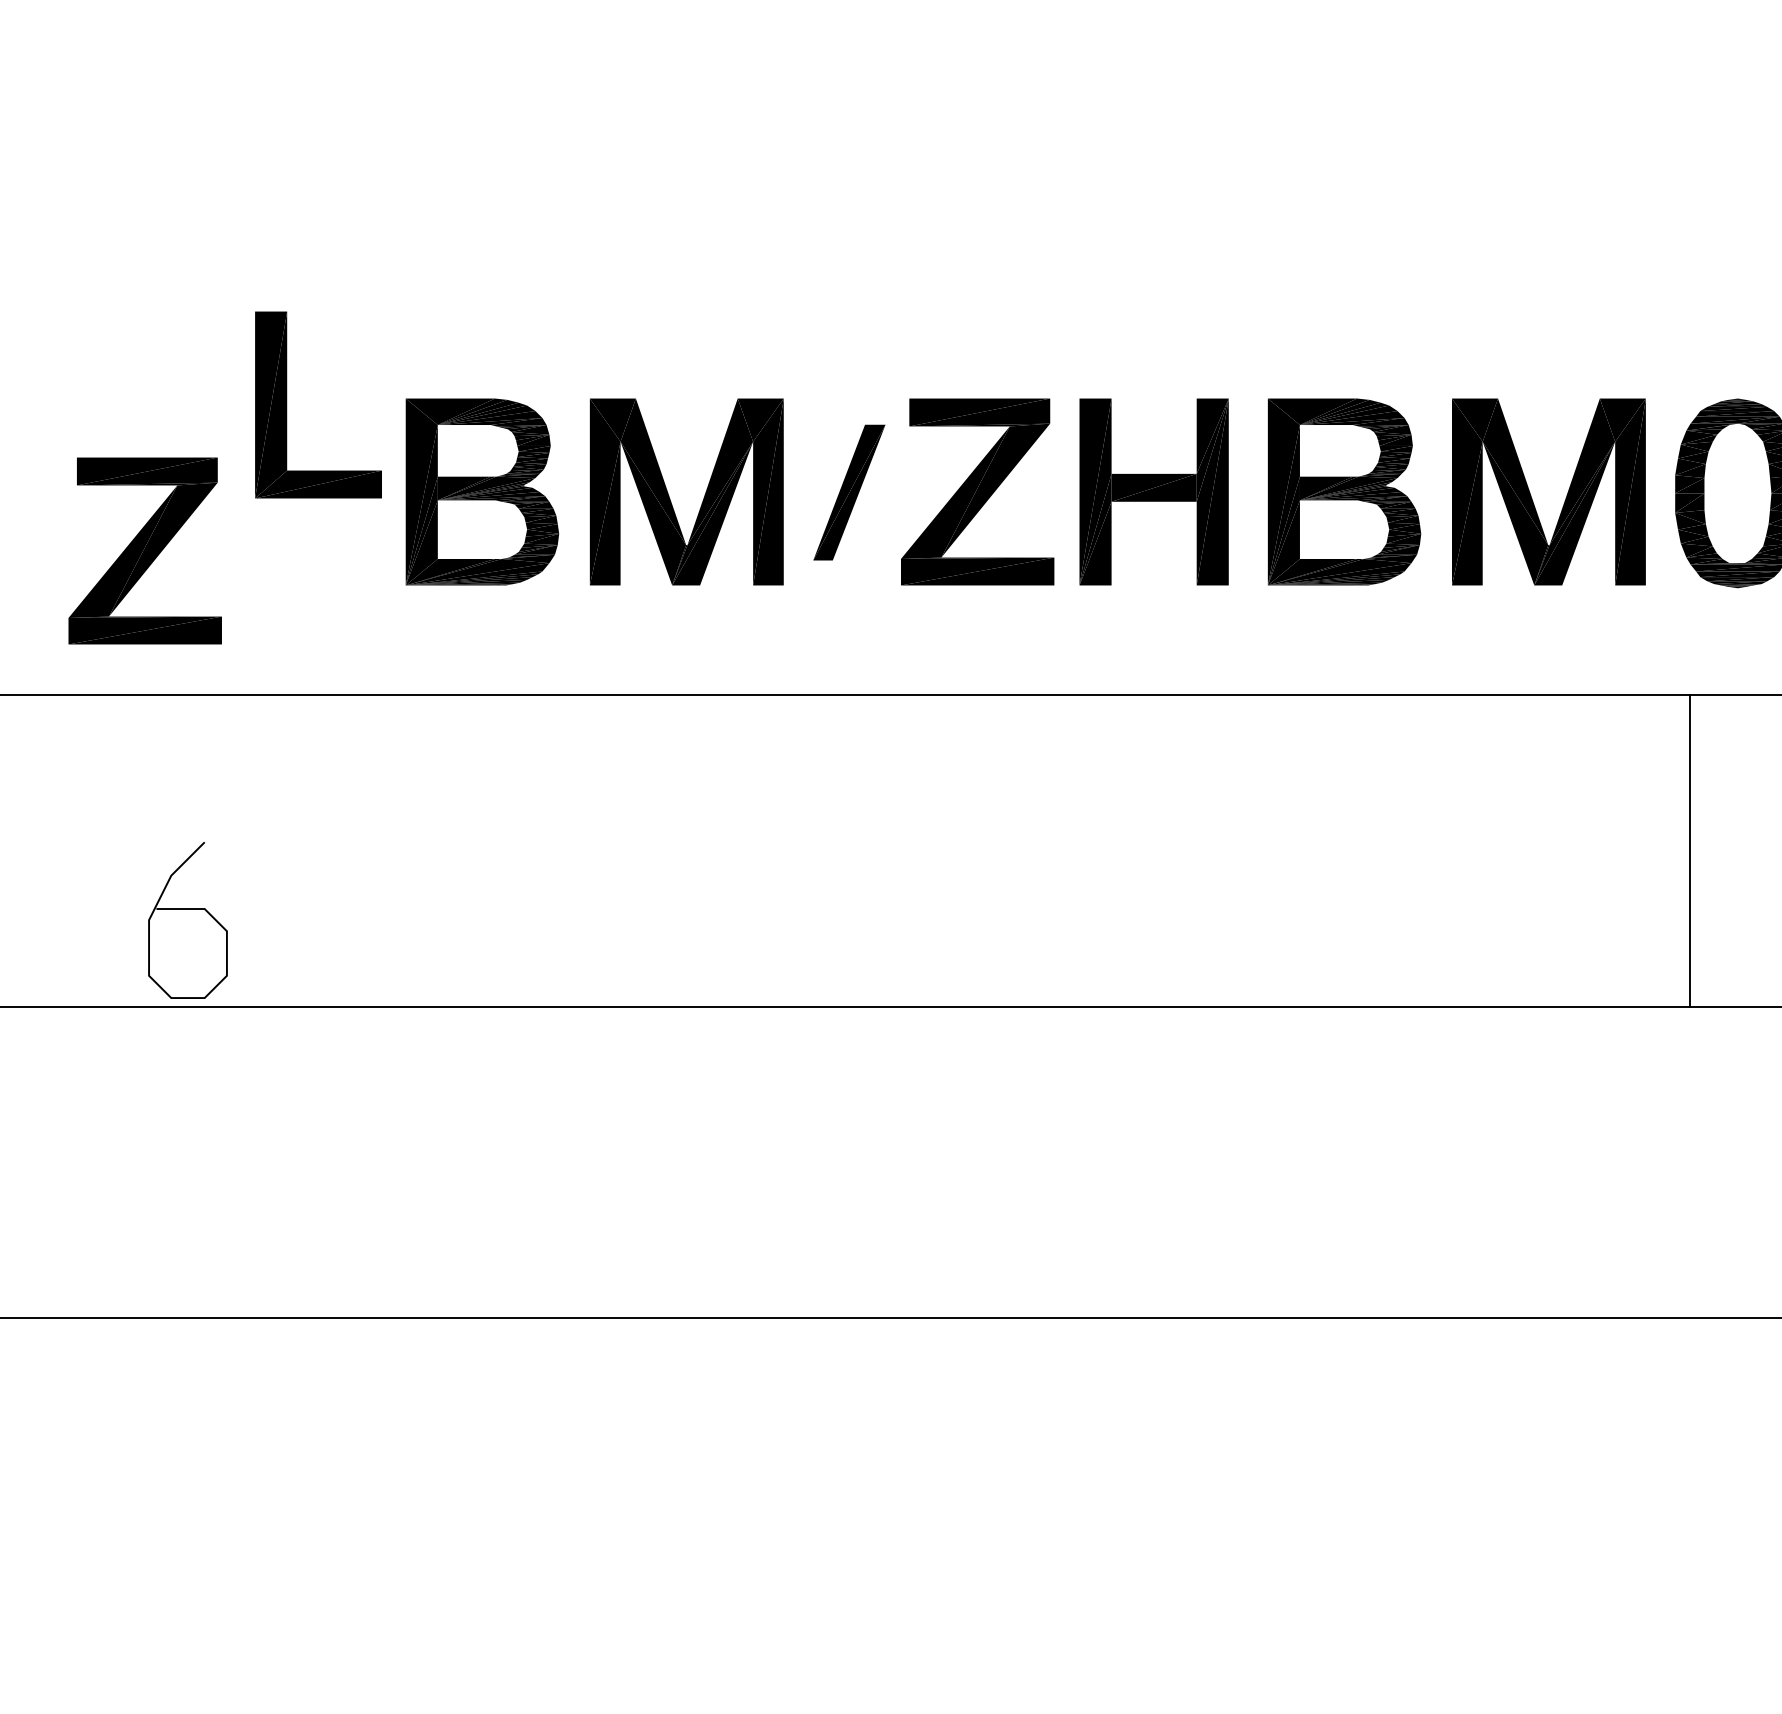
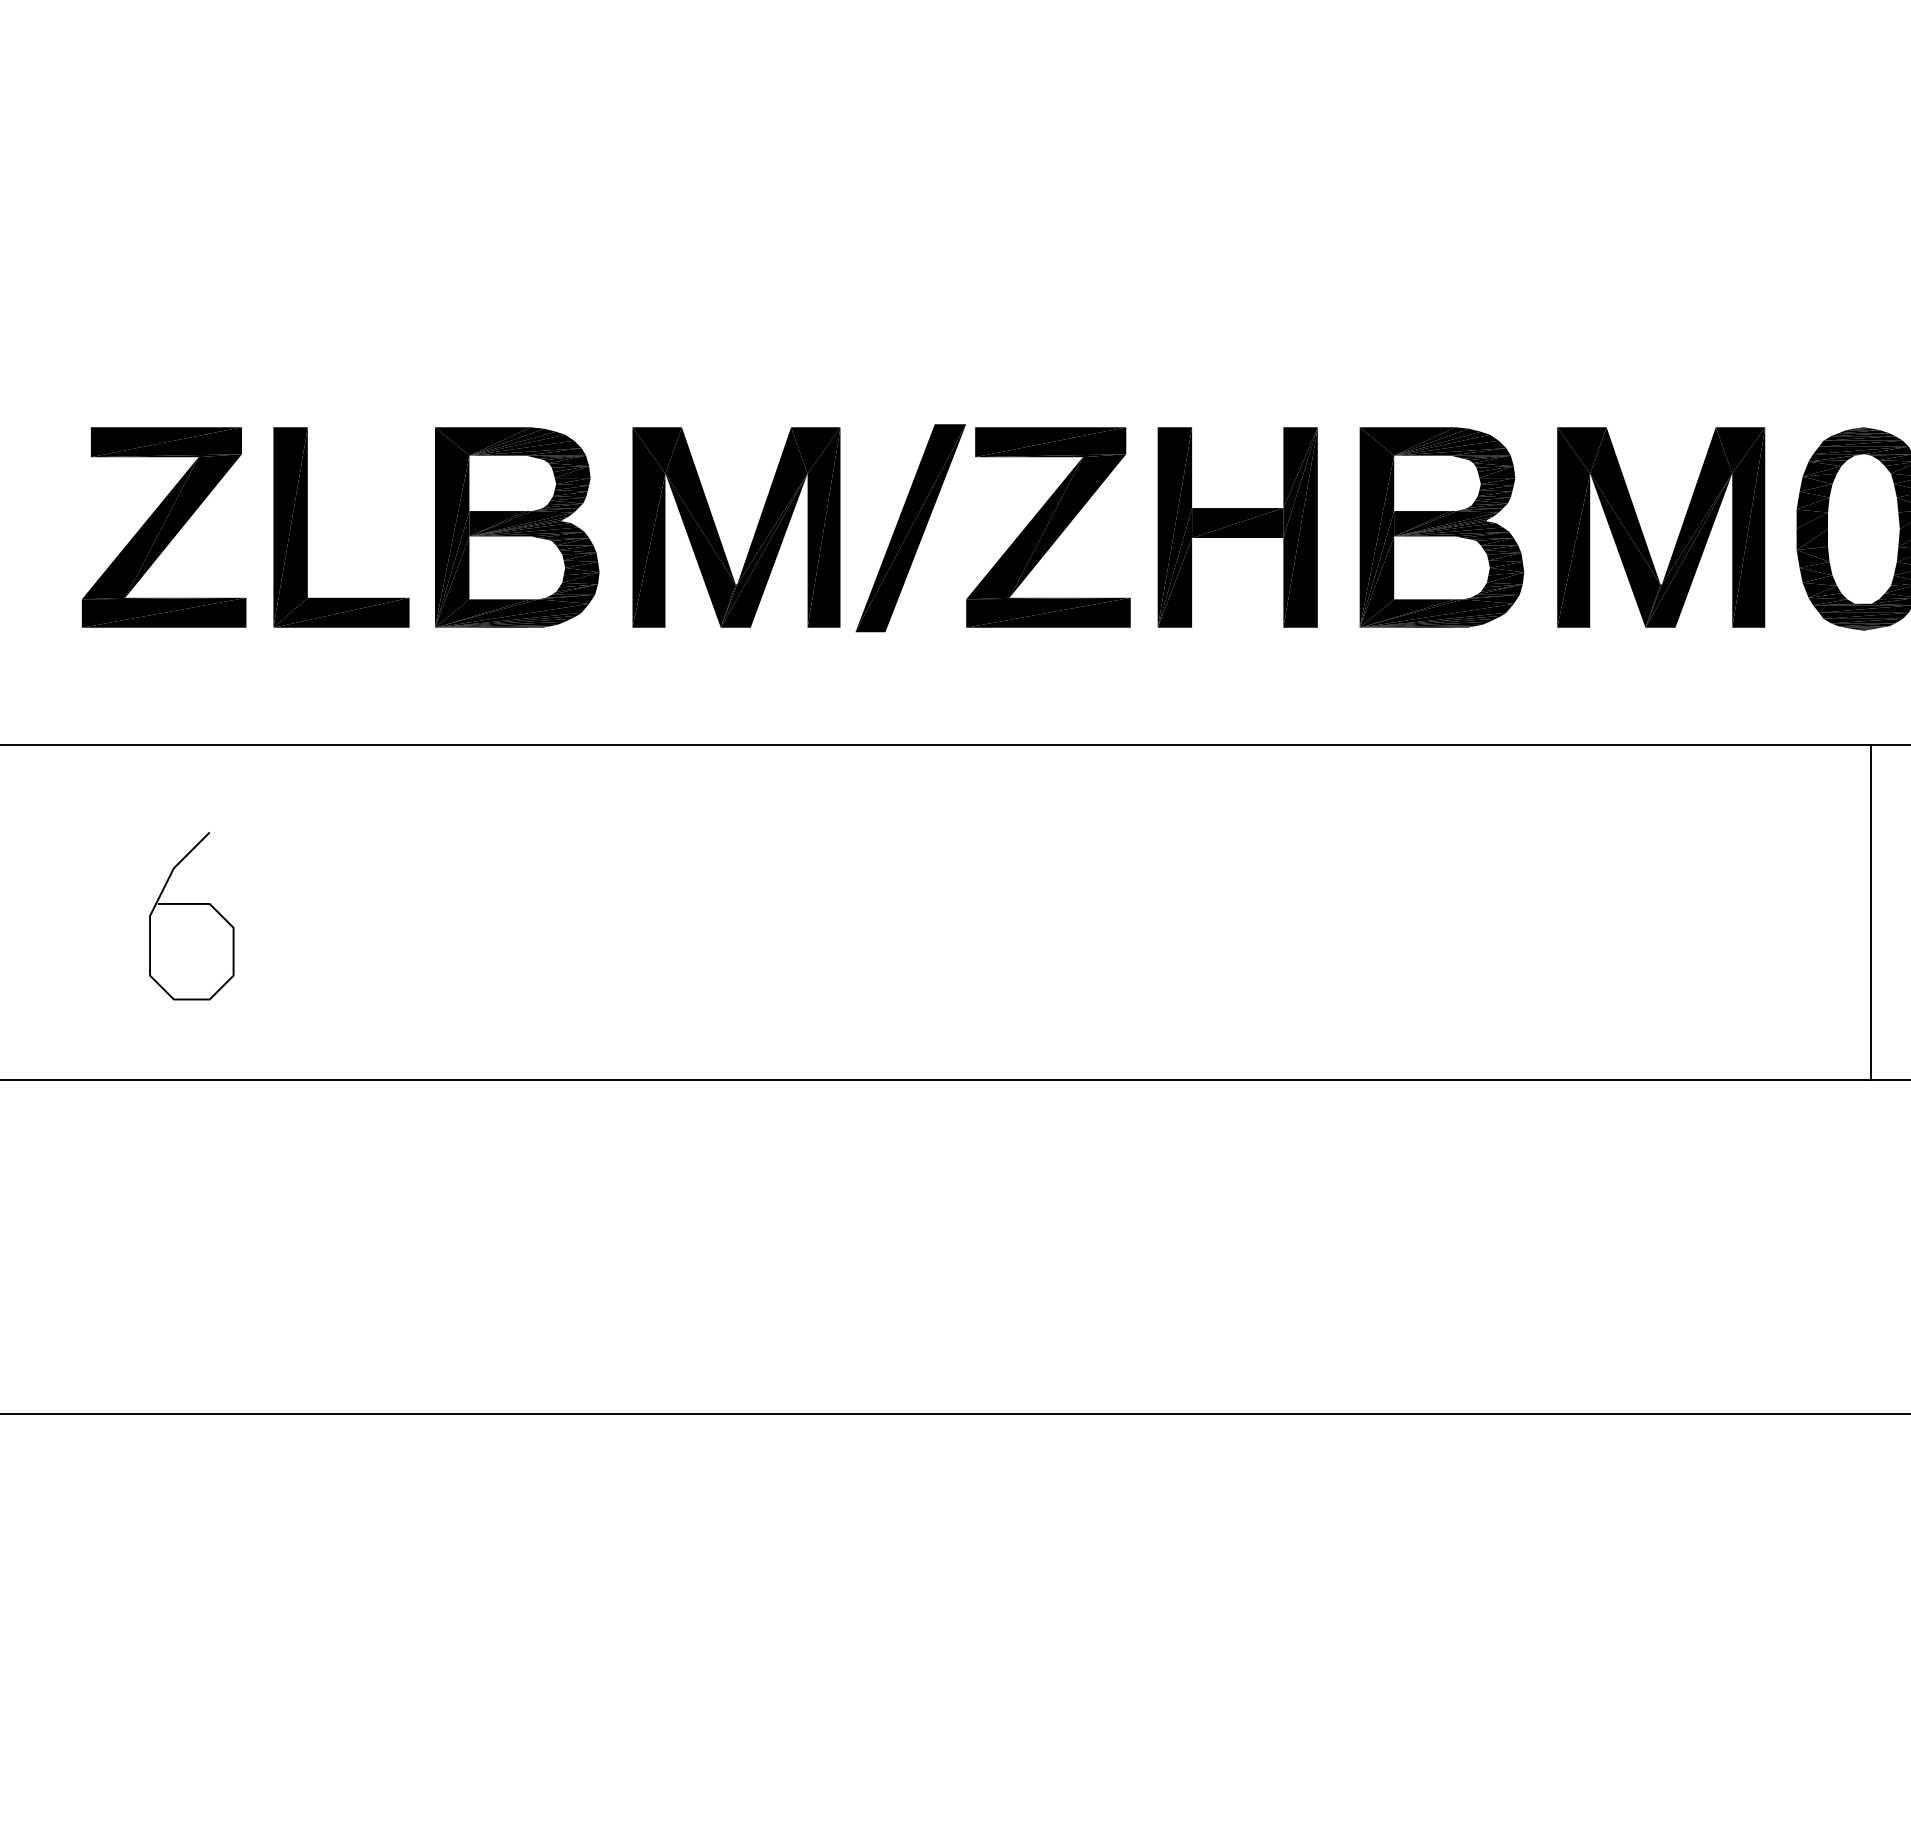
part: (287, 404) -> (308, 526), moved
part: (849, 492) -> (910, 528), size x1.43
part: (144, 550) -> (163, 526), moved
line: (1689, 850) -> (1870, 912), moved
curve: (187, 909) -> (191, 904), moved

